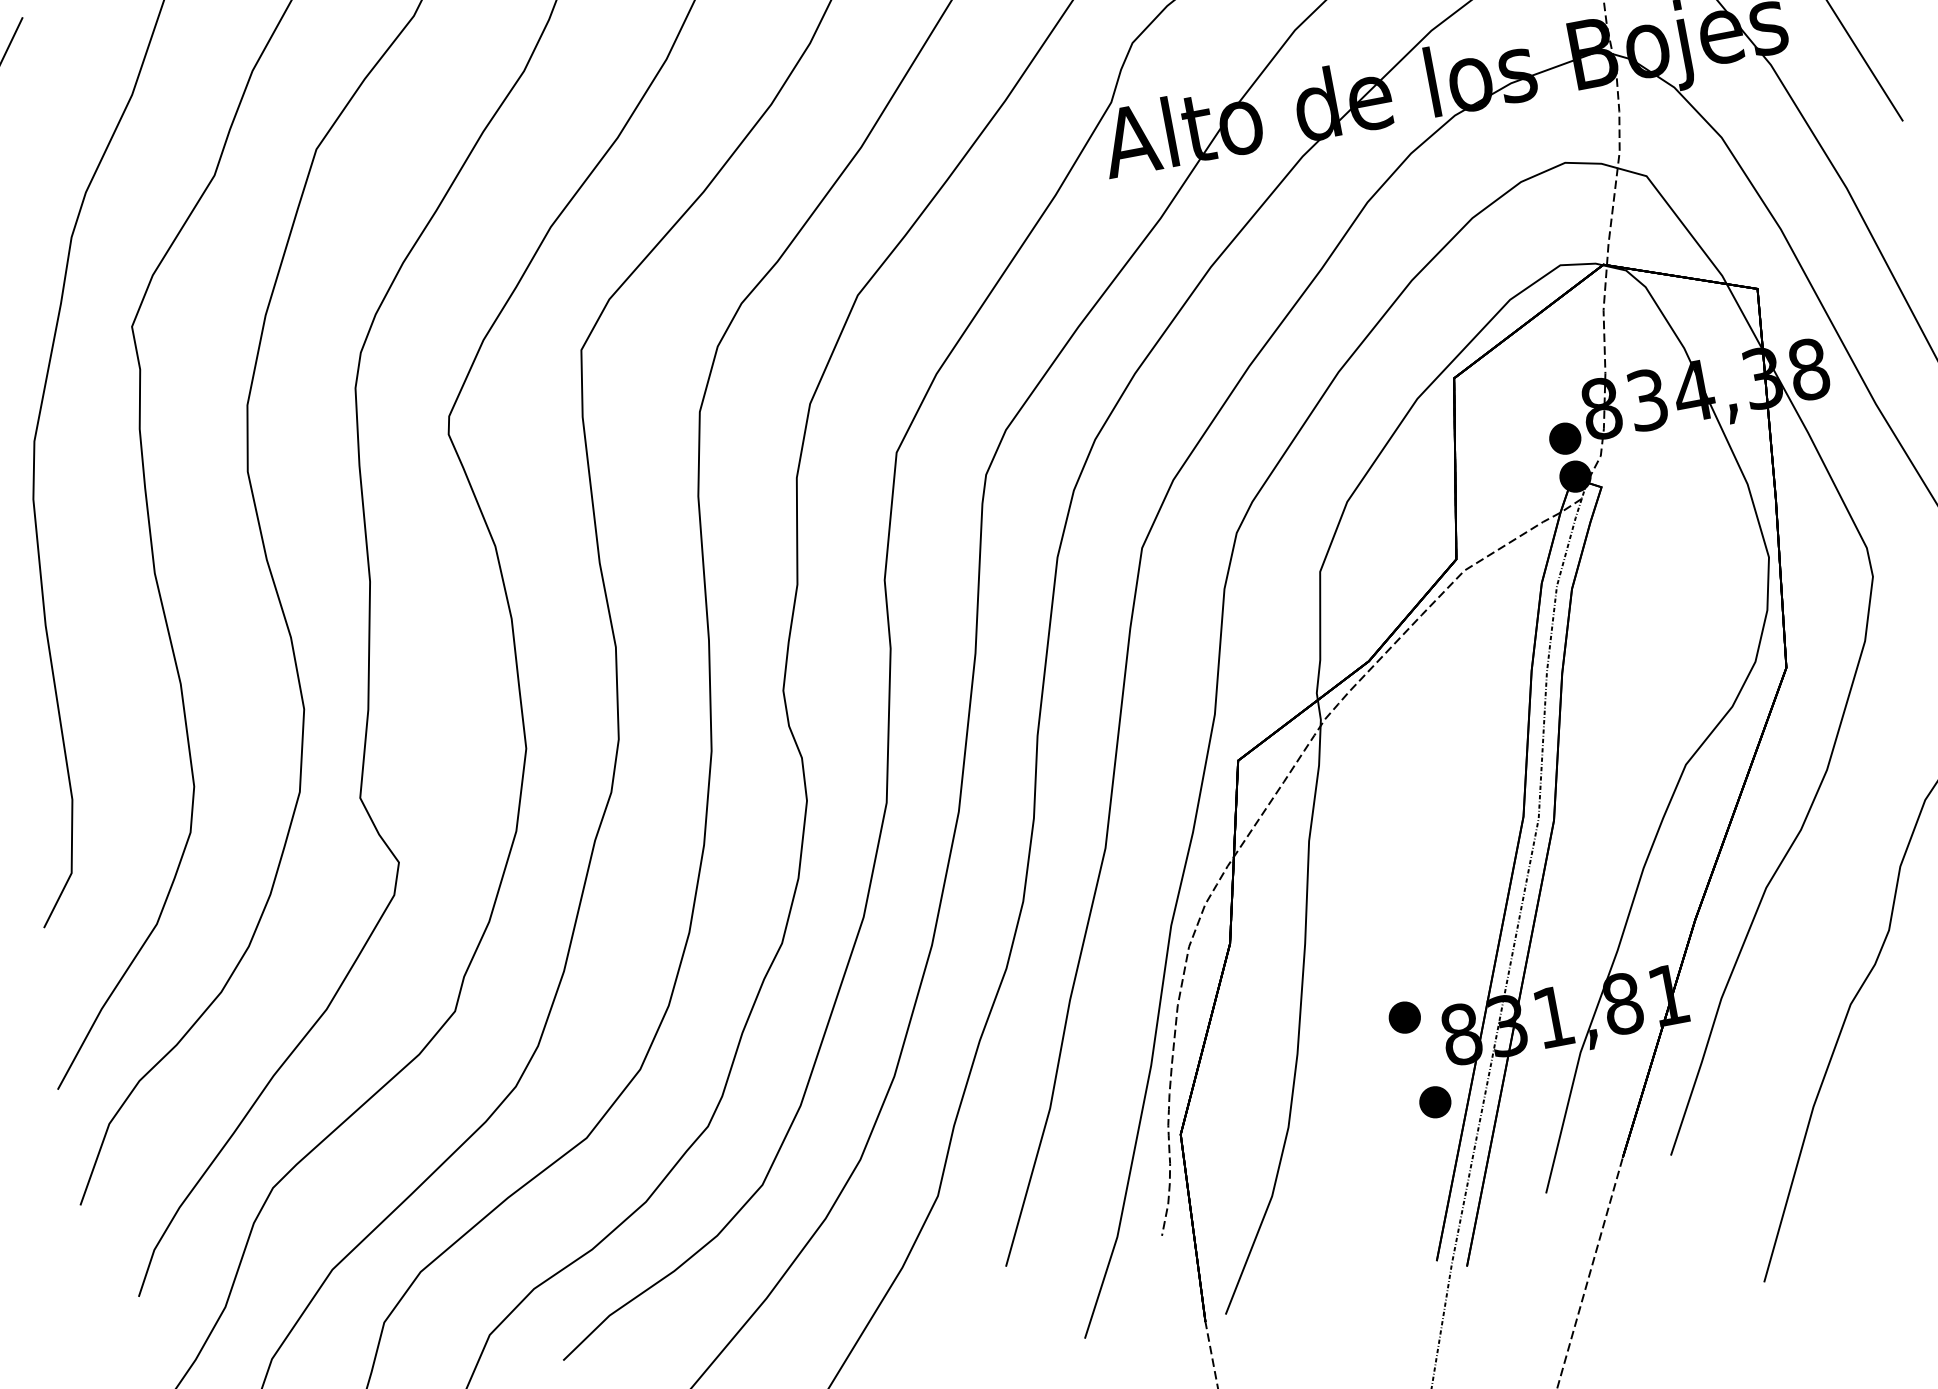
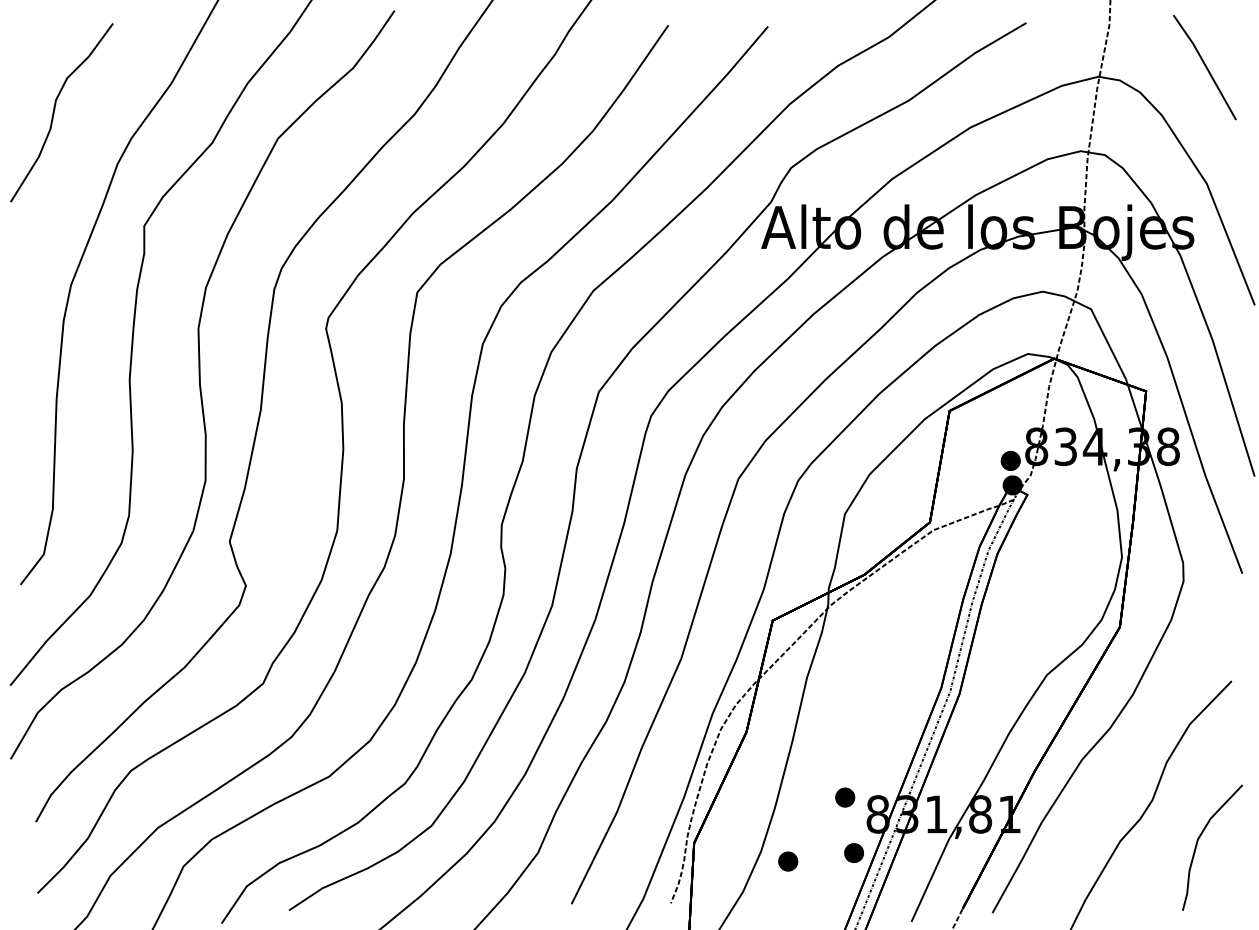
part: (1334, 1135) -> (788, 861), added

